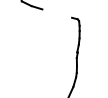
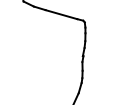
line: (57, 13) -> (61, 14), added

